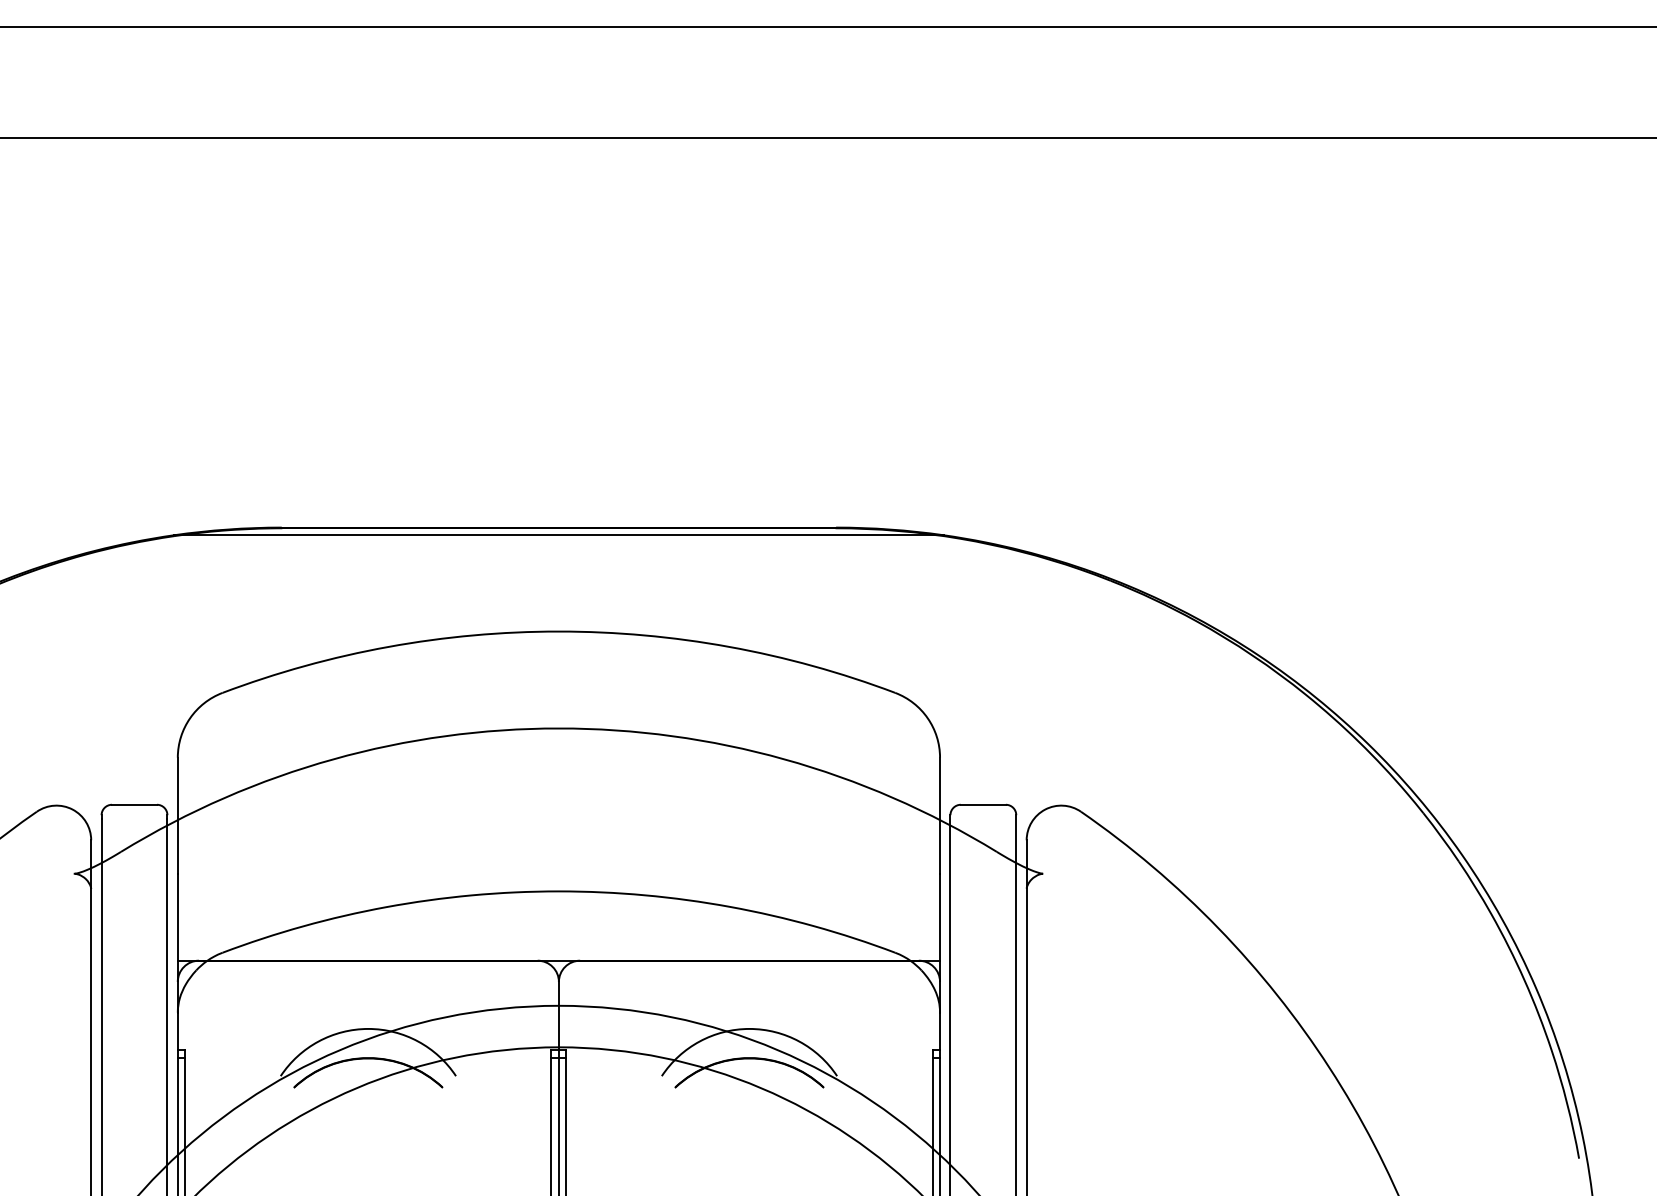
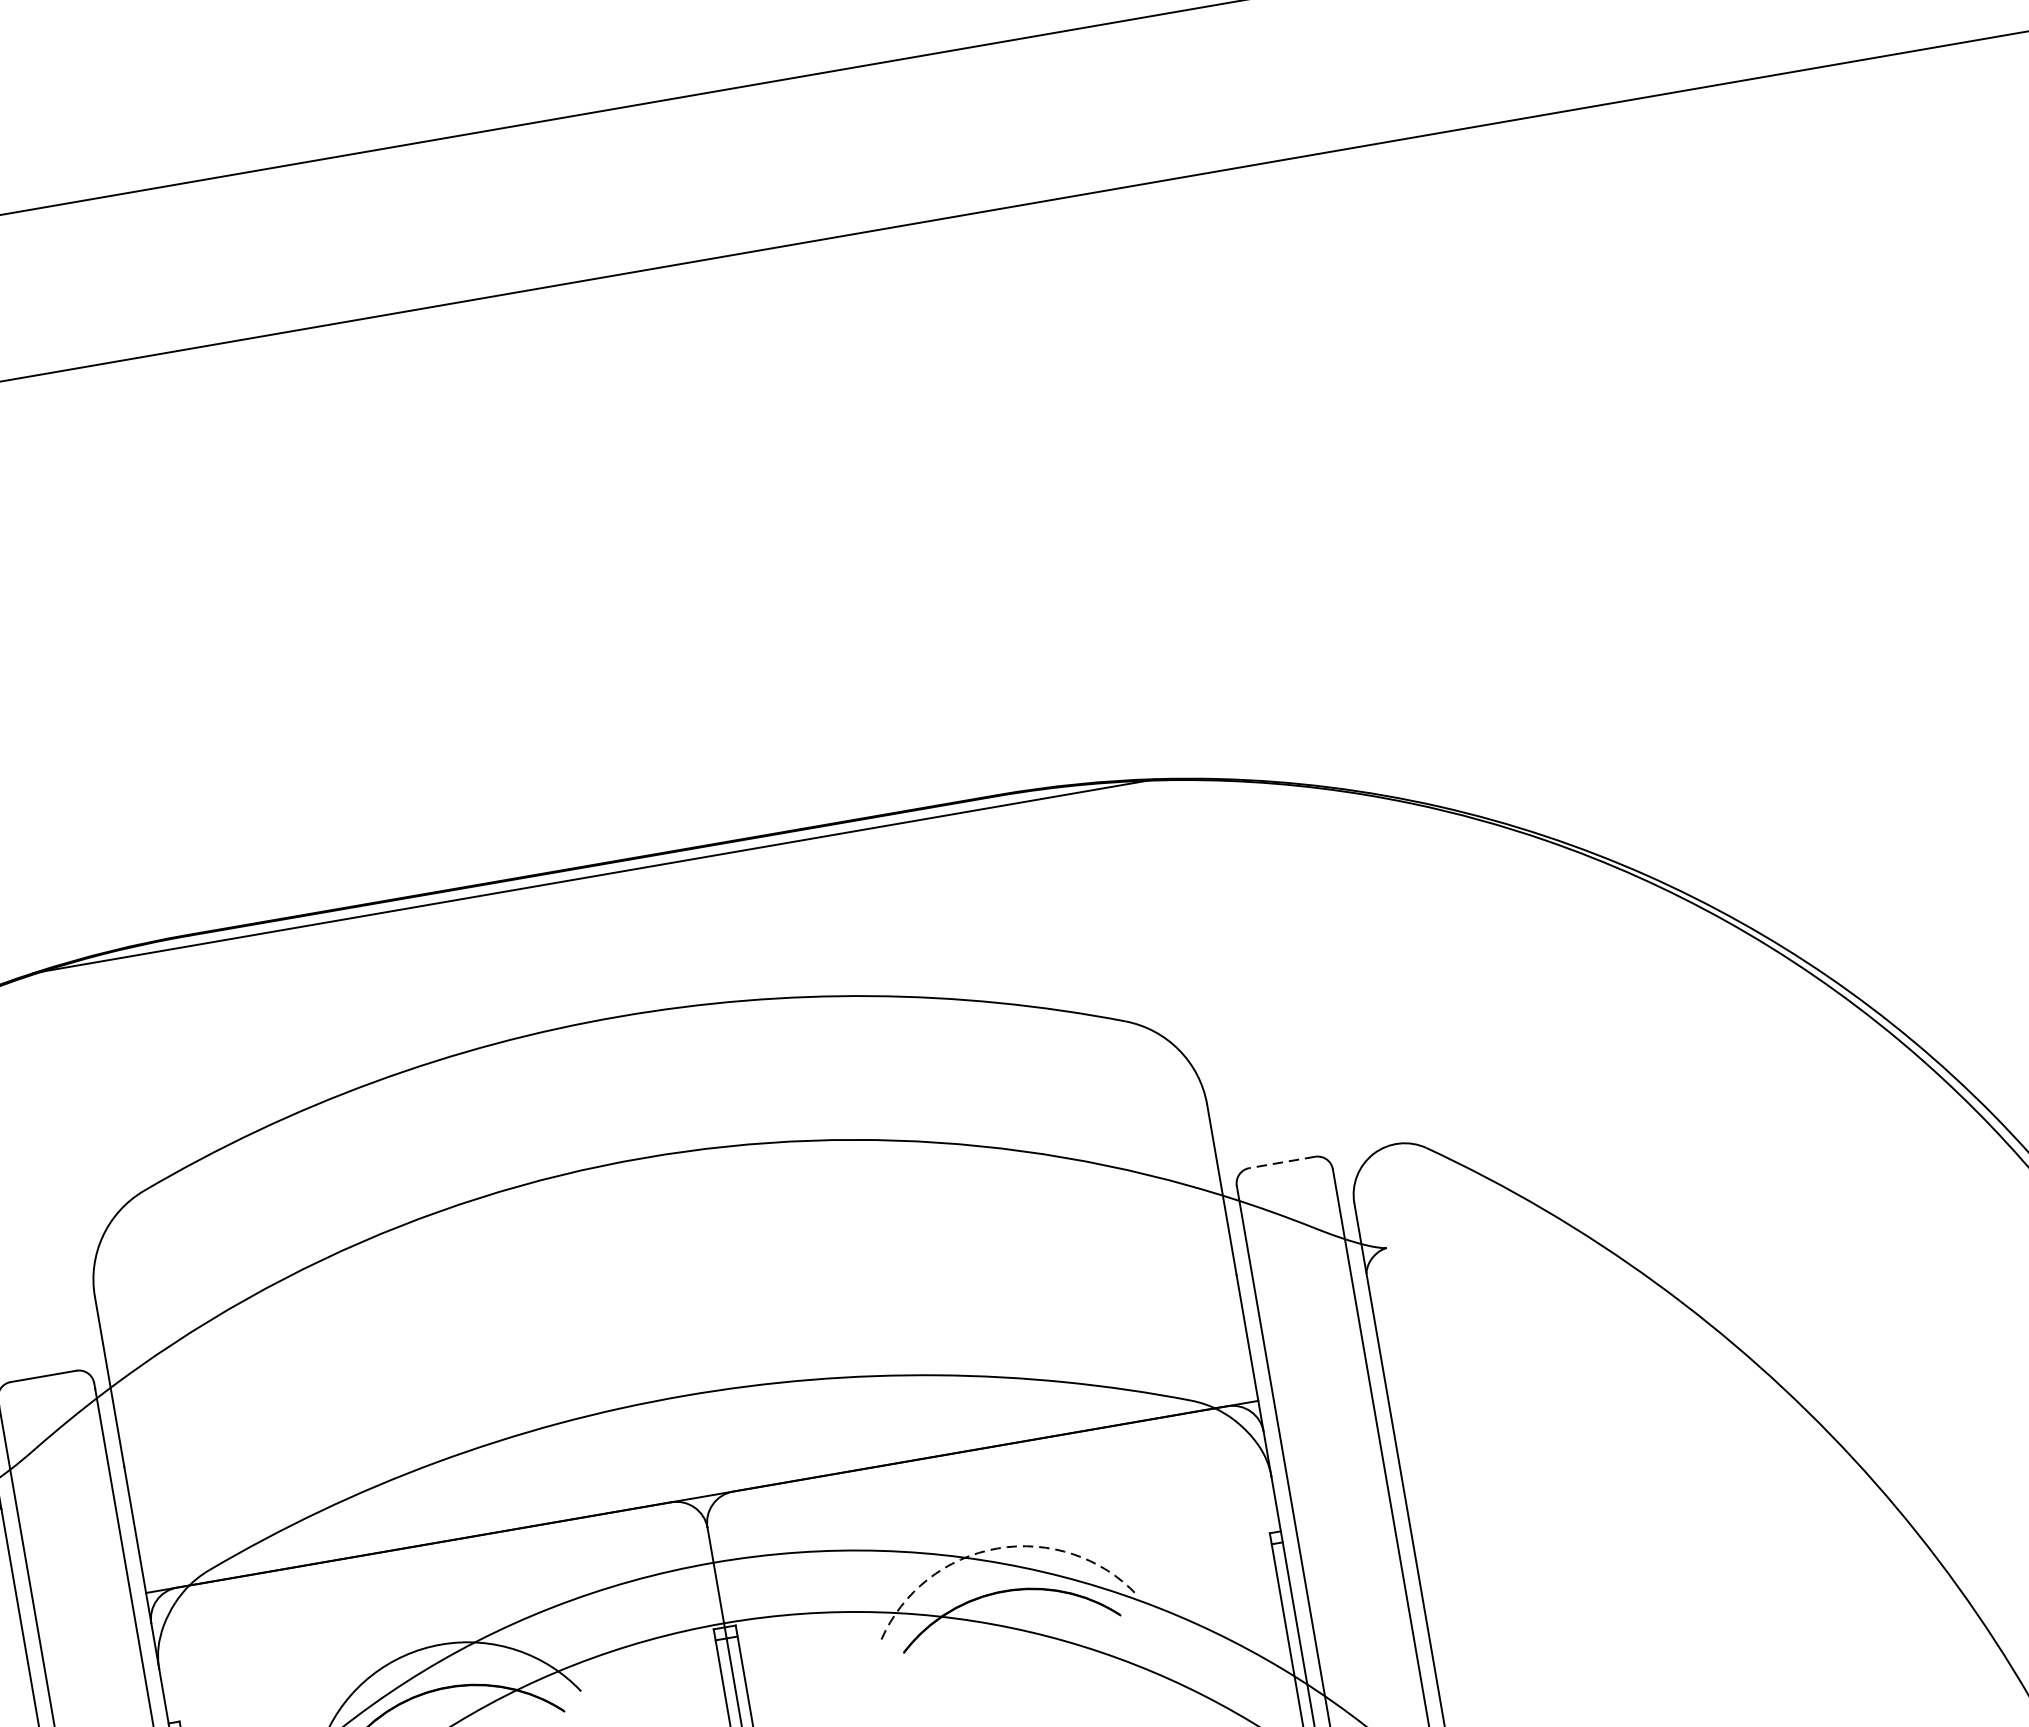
line: (983, 804) -> (1282, 1162), solid -> dashed
arc: (749, 1028) -> (997, 1547), solid -> dashed

